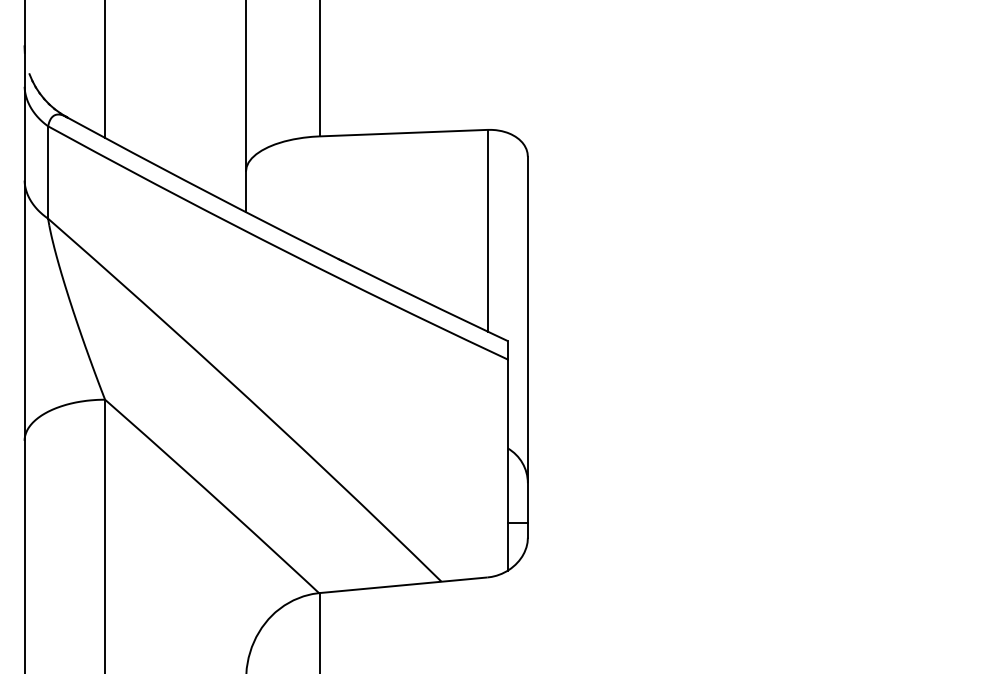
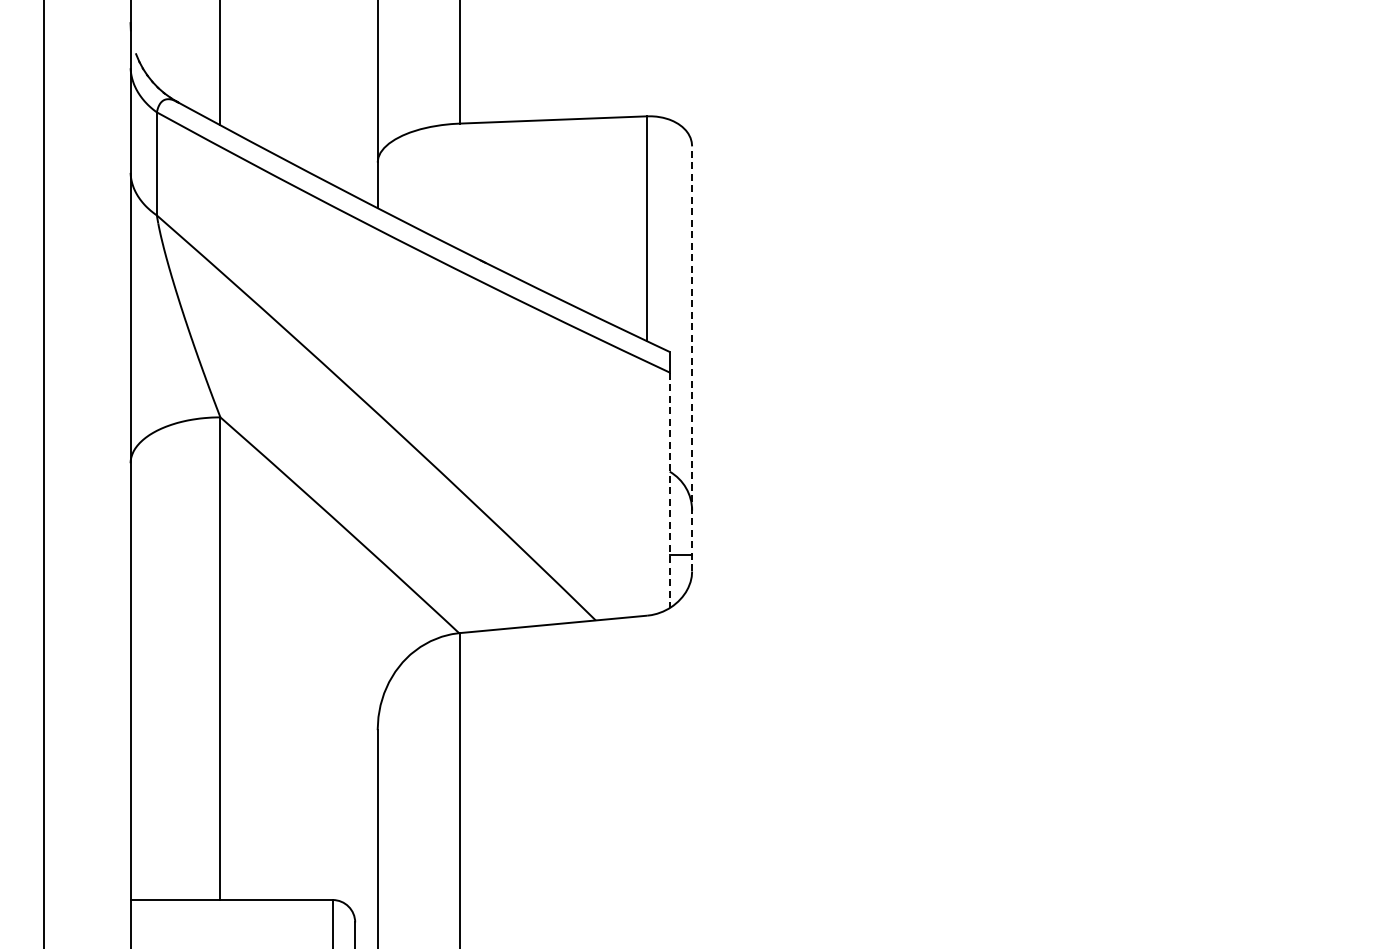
line: (528, 346) -> (692, 358), solid -> dashed
line: (507, 465) -> (669, 490), solid -> dashed

